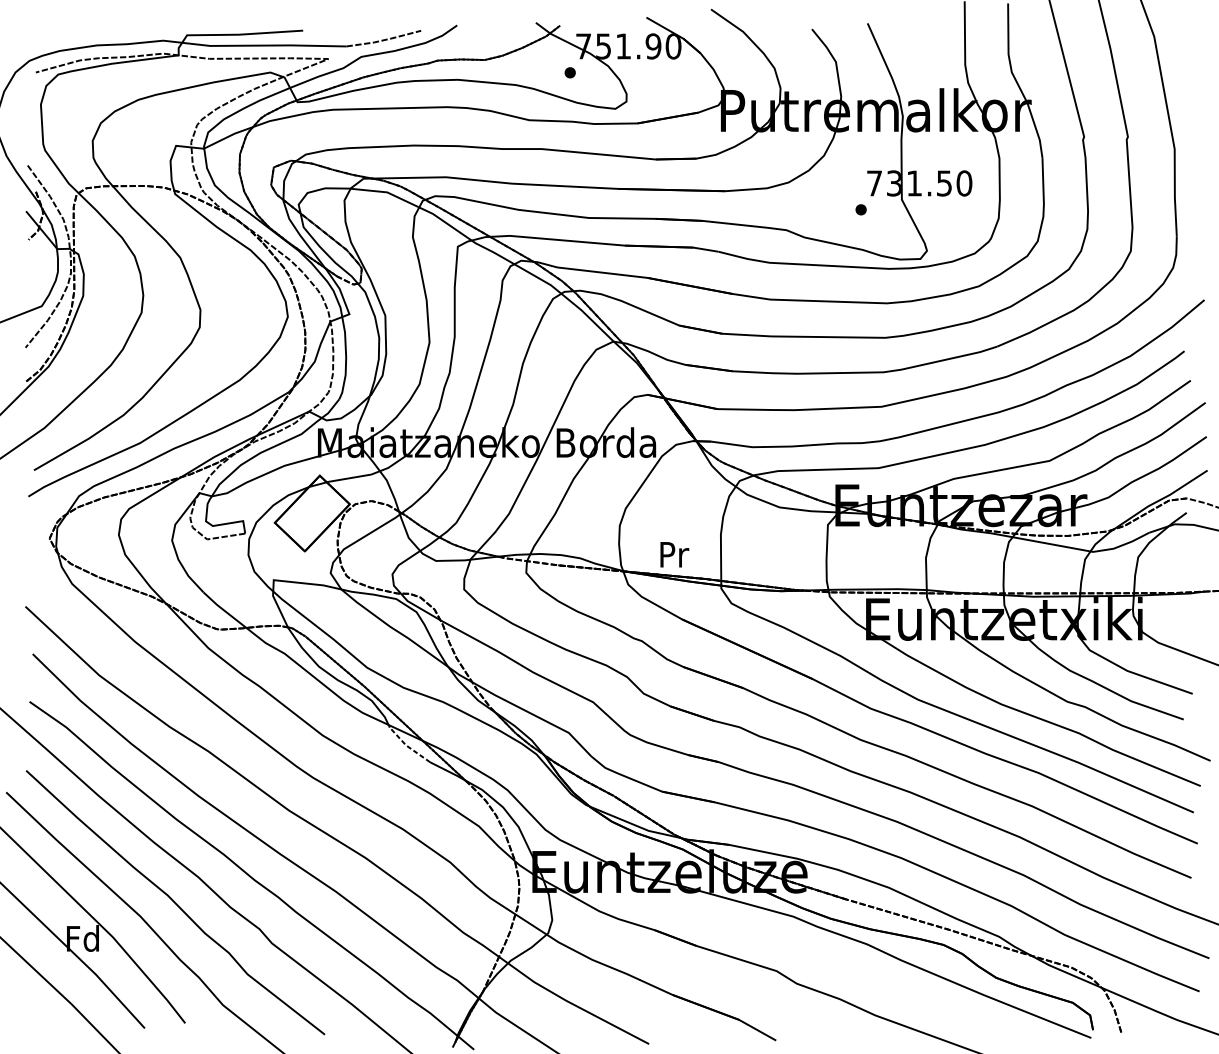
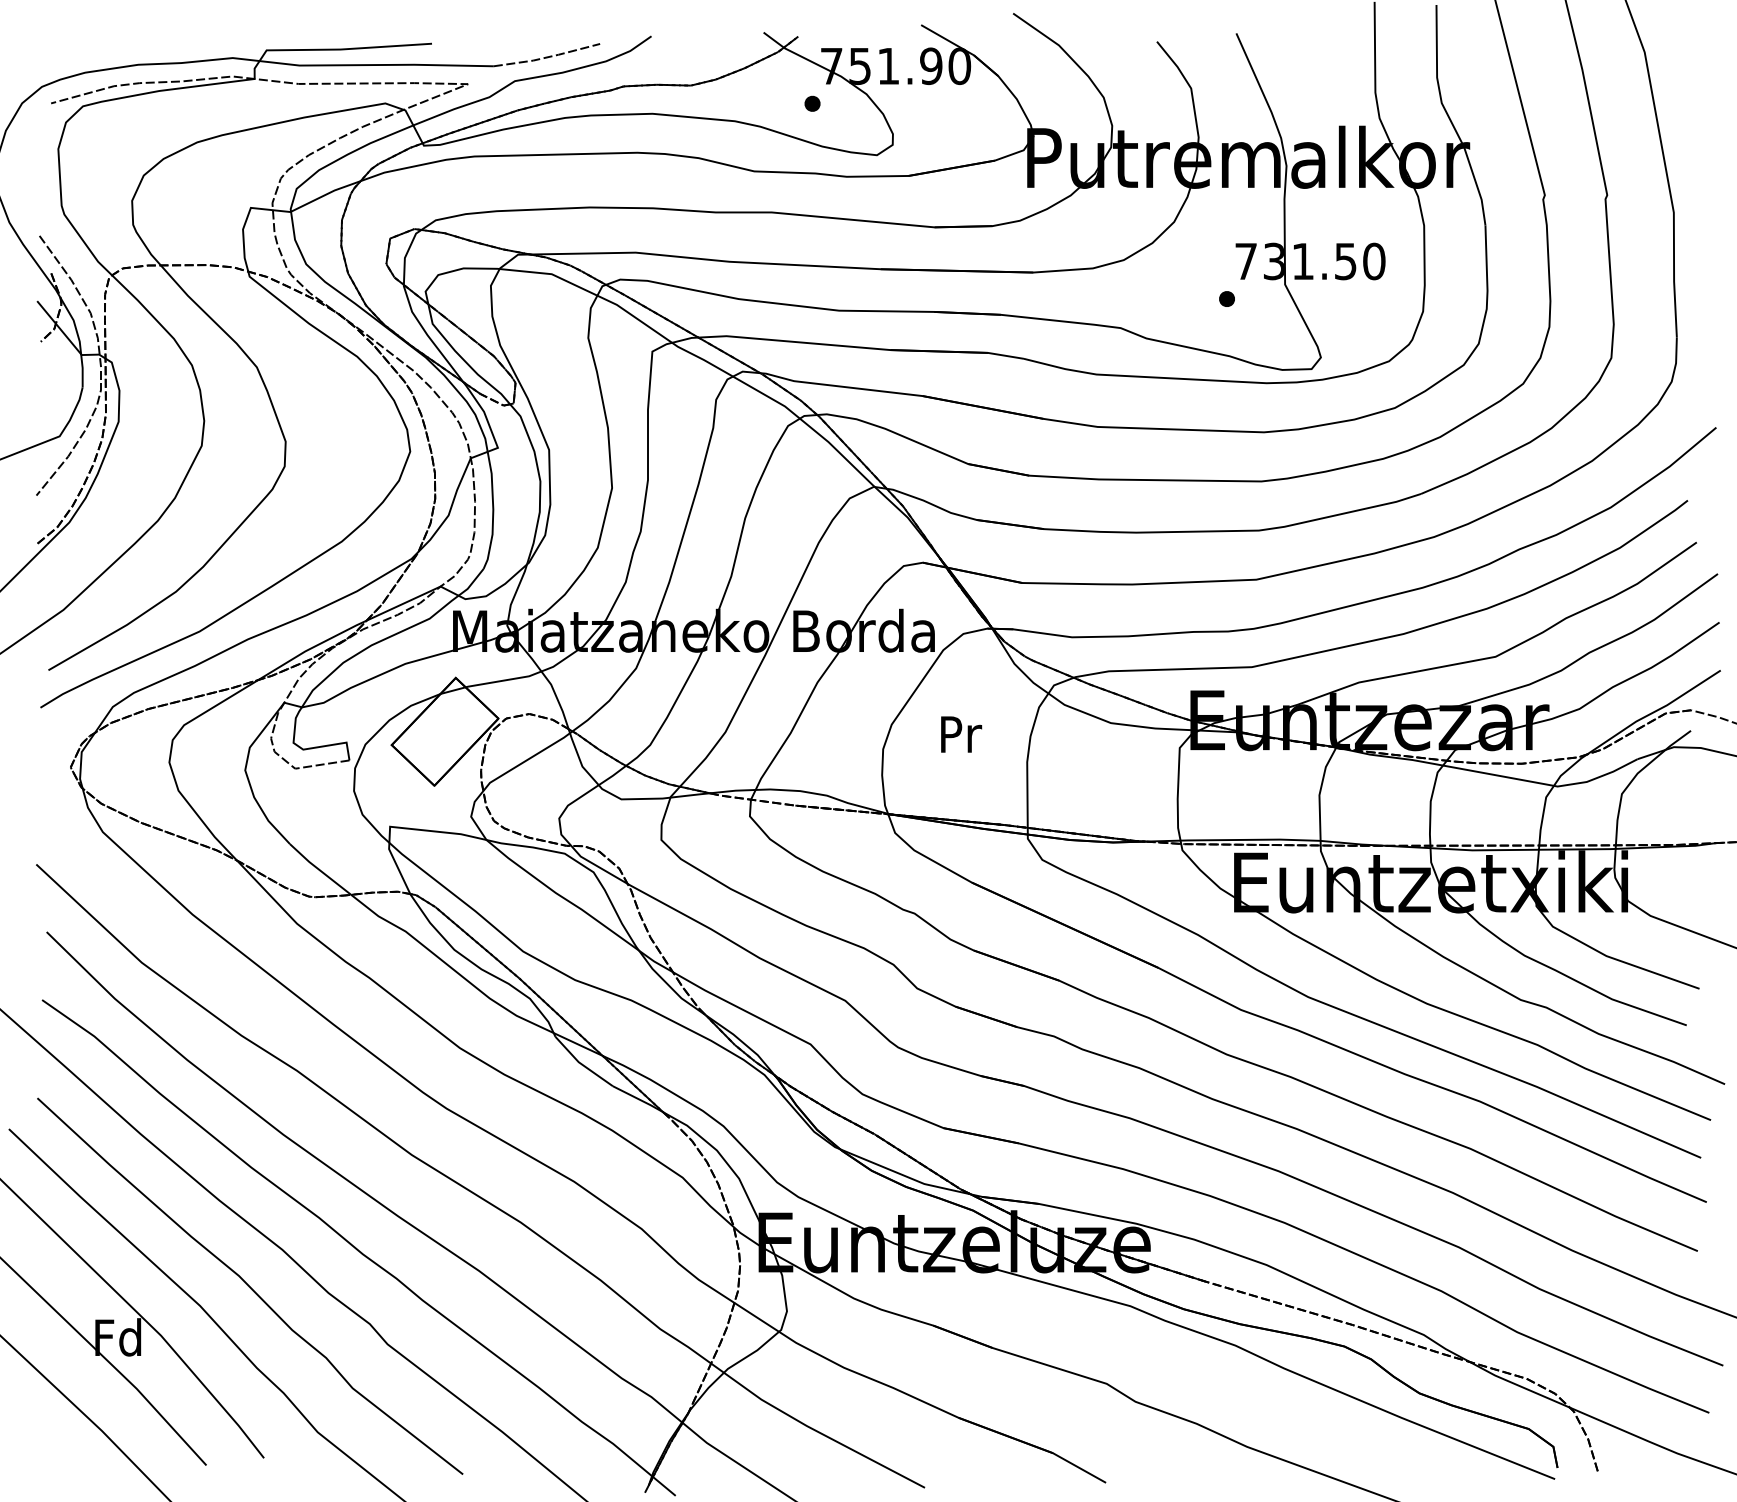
text: (674, 554) -> (961, 734), moved
line: (408, 746) -> (581, 1063), dashed -> solid

